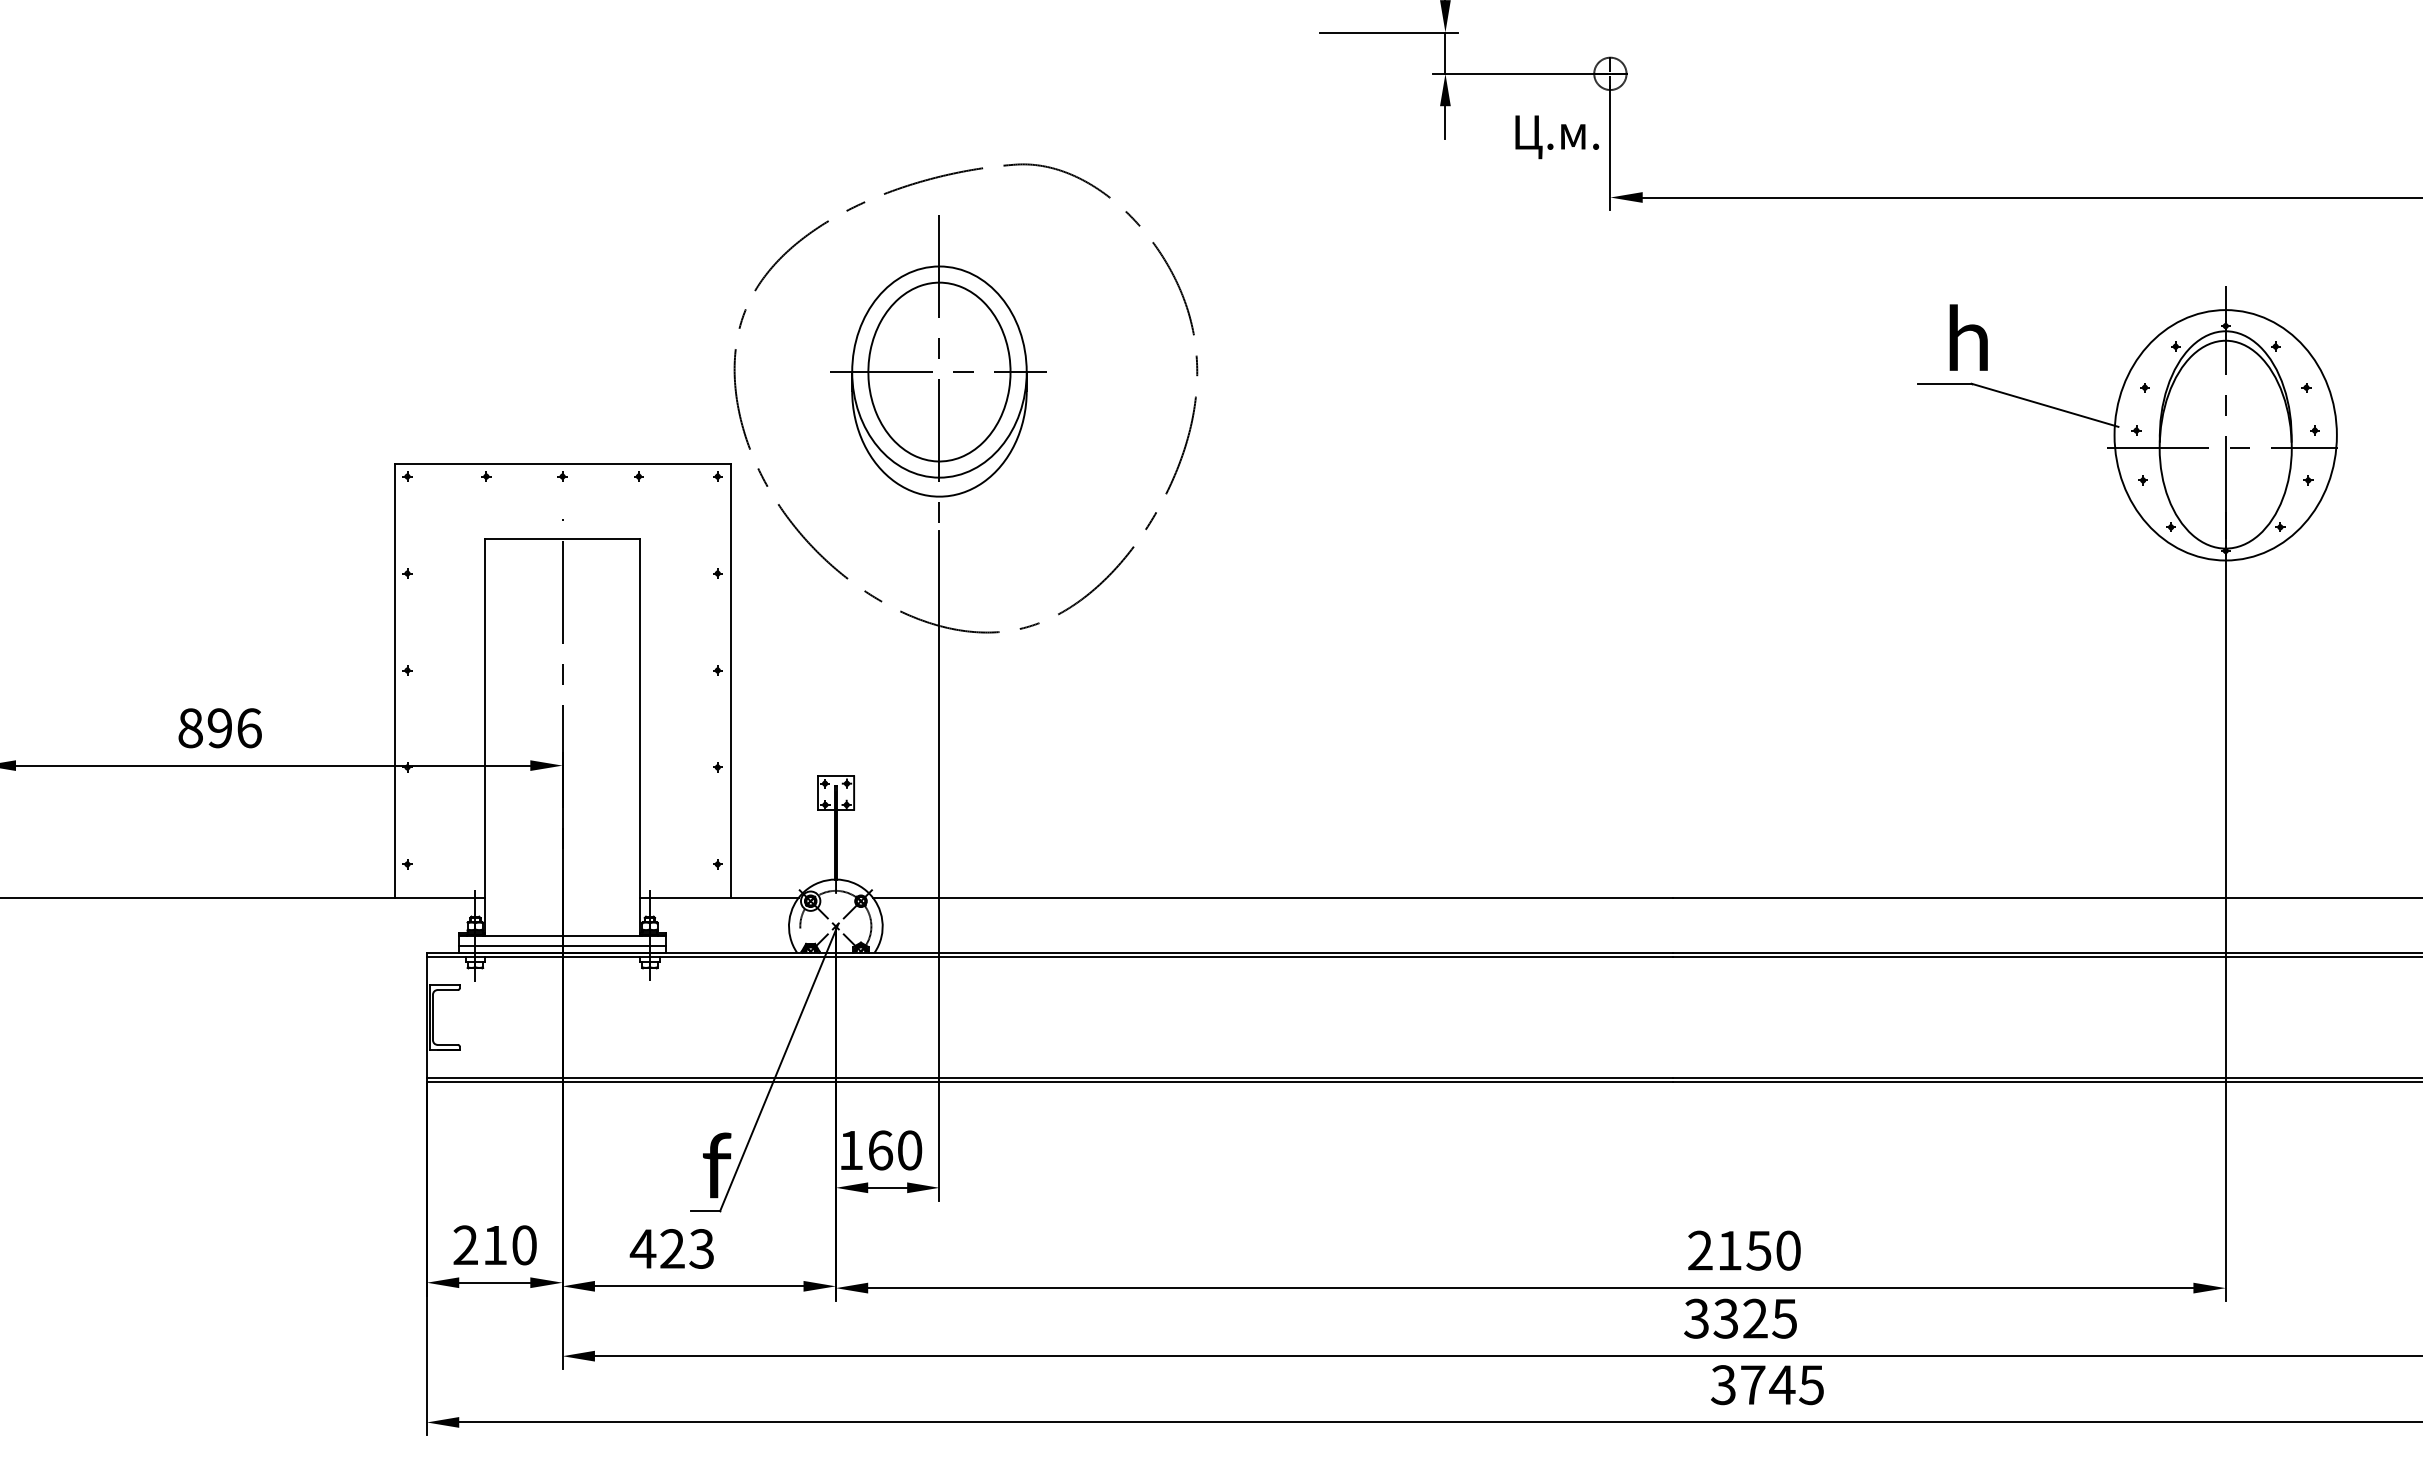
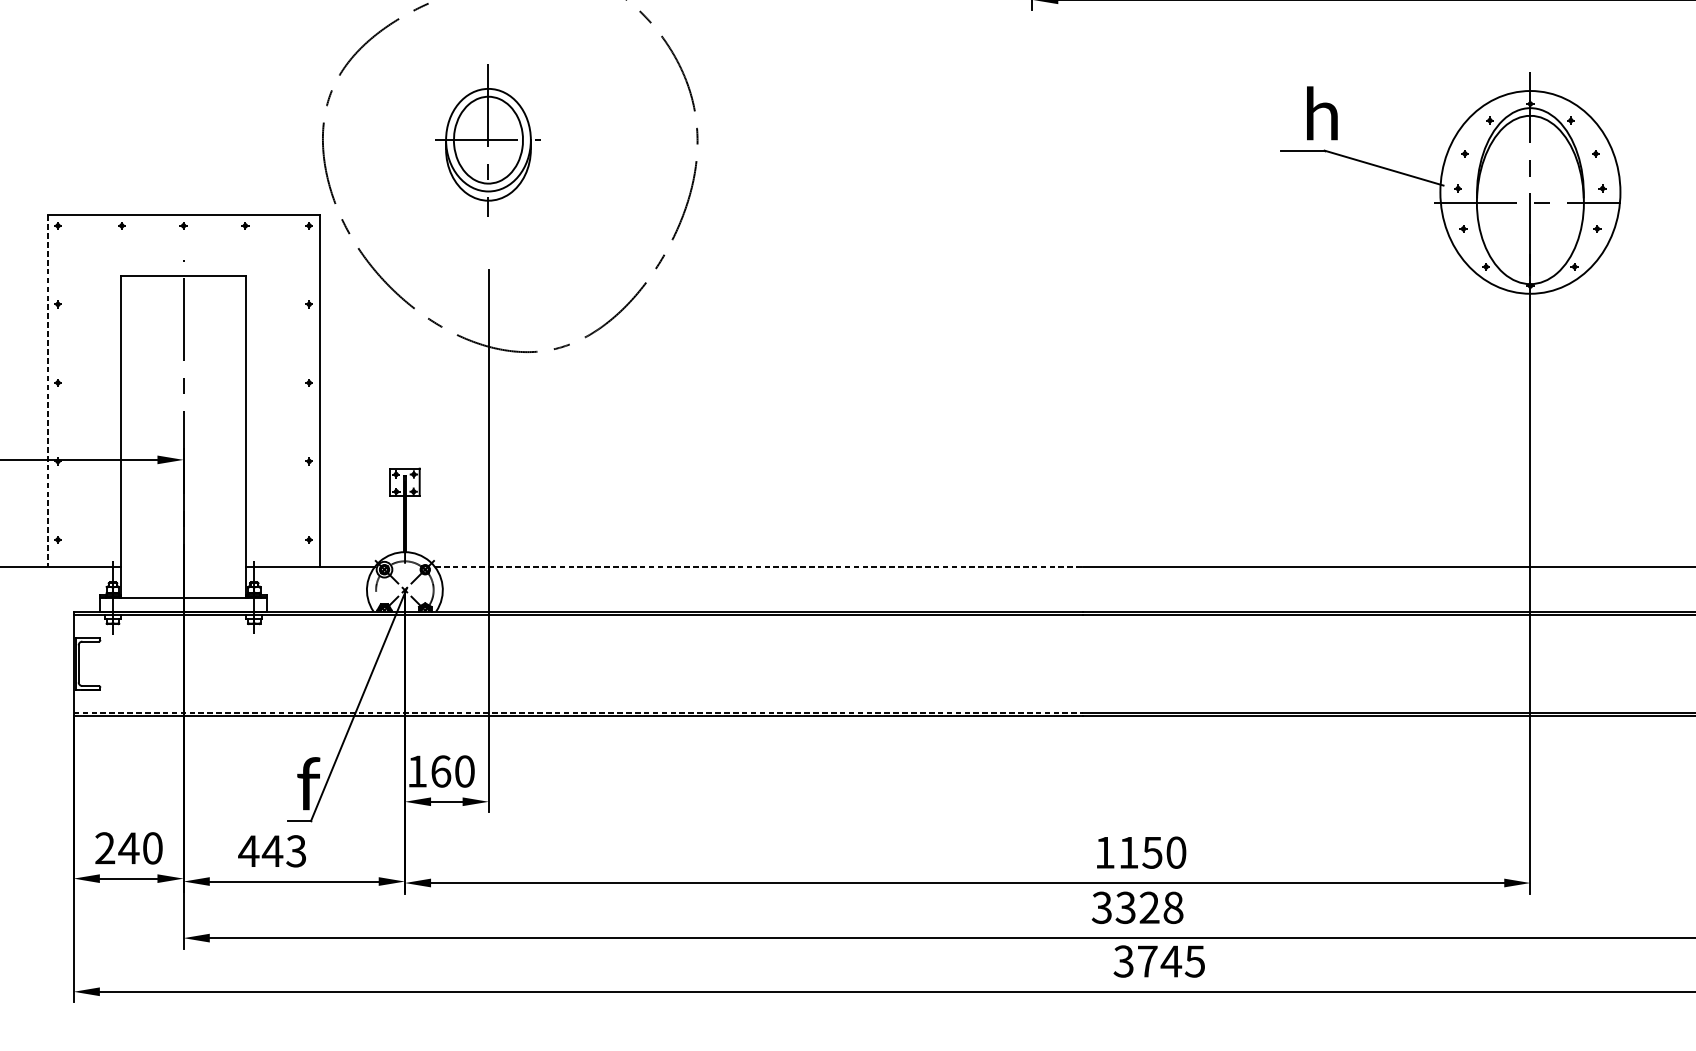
part: (938, 368) -> (488, 138), size x0.6
line: (394, 681) -> (47, 391), solid -> dashed
line: (1273, 897) -> (759, 566), solid -> dashed
line: (562, 946) -> (183, 606), removed
line: (1050, 1077) -> (578, 712), solid -> dashed
text: (494, 1245) -> (128, 848), 210 -> 240
text: (672, 1248) -> (272, 850), 423 -> 443
text: (1700, 1250) -> (1105, 852), 2150 -> 1150
text: (1784, 1318) -> (1173, 907), 3325 -> 3328

